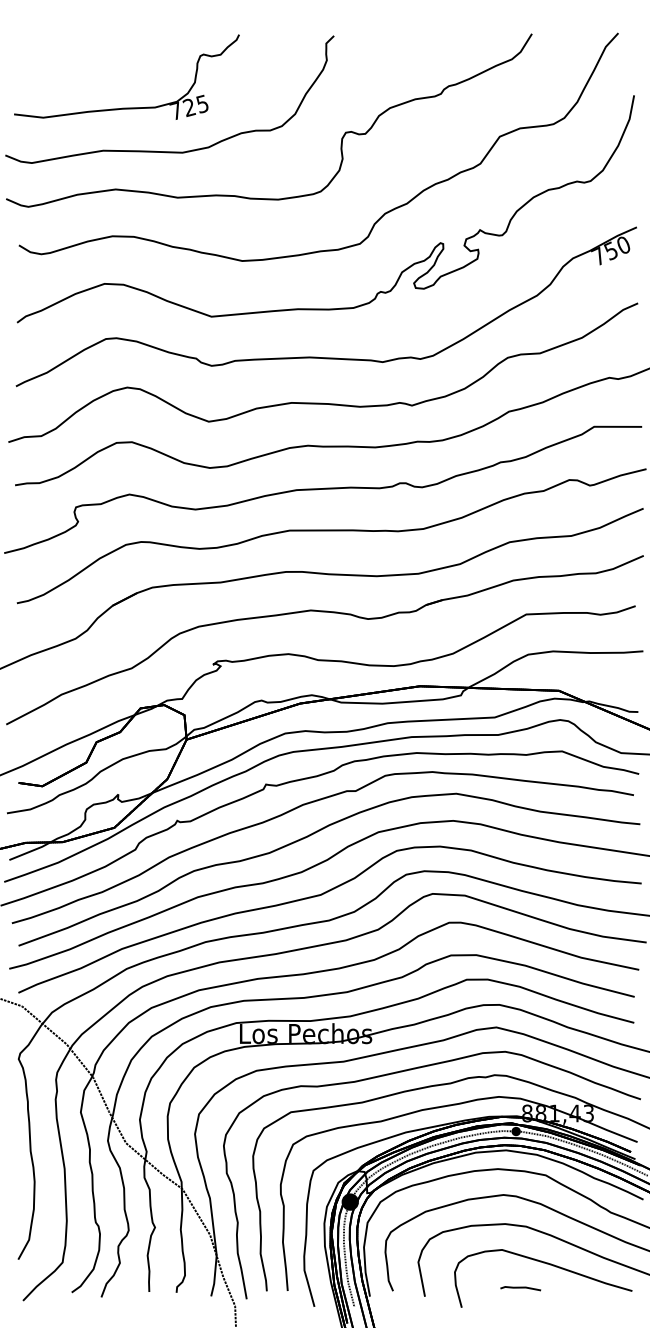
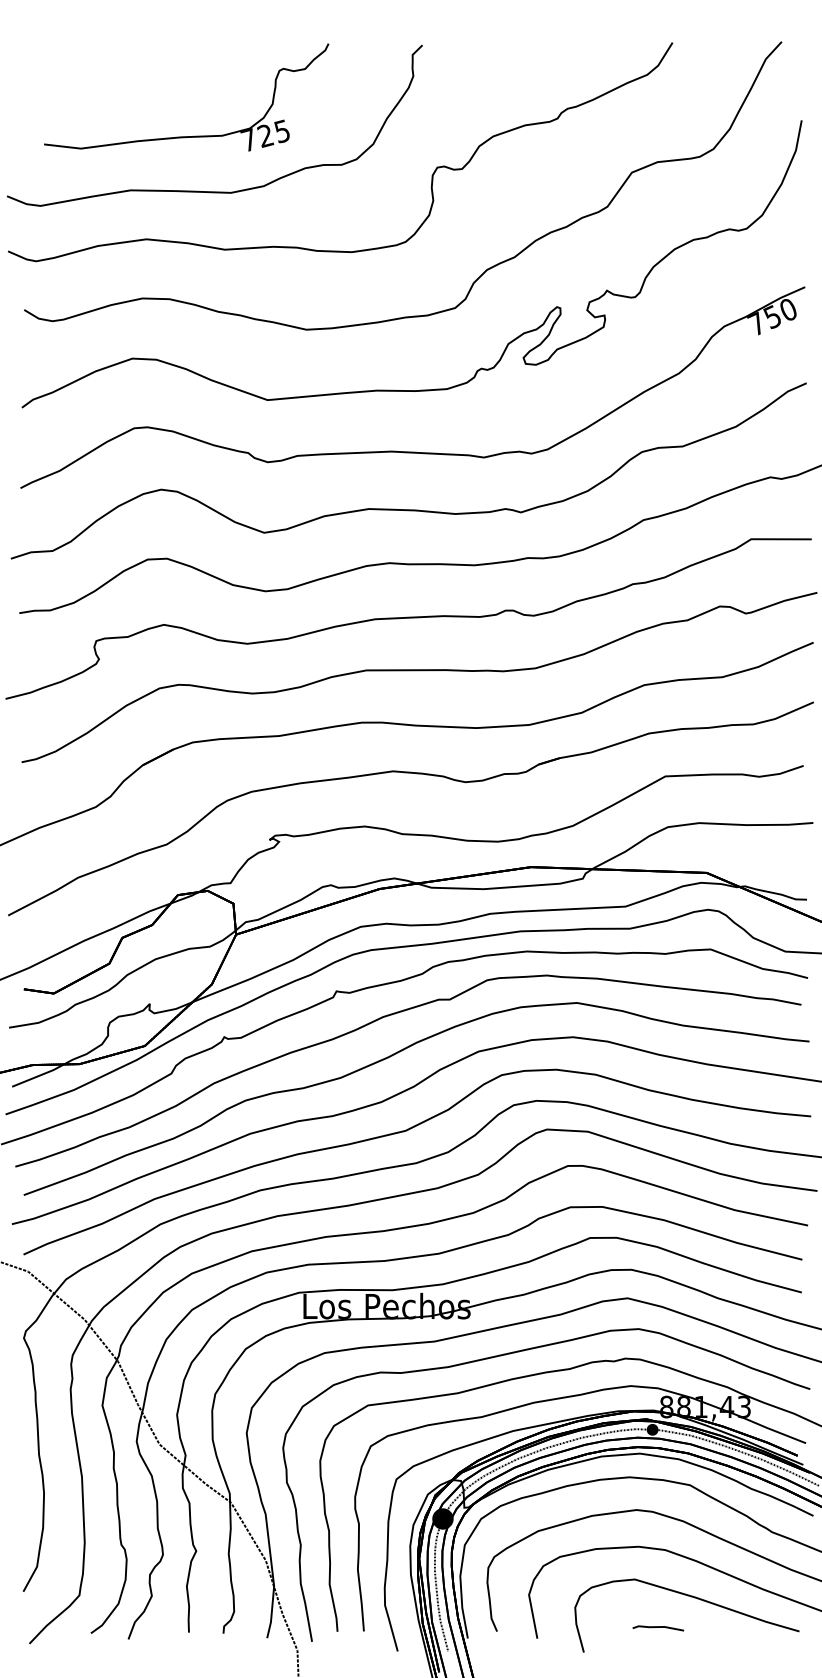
part: (133, 107) -> (194, 135), moved

